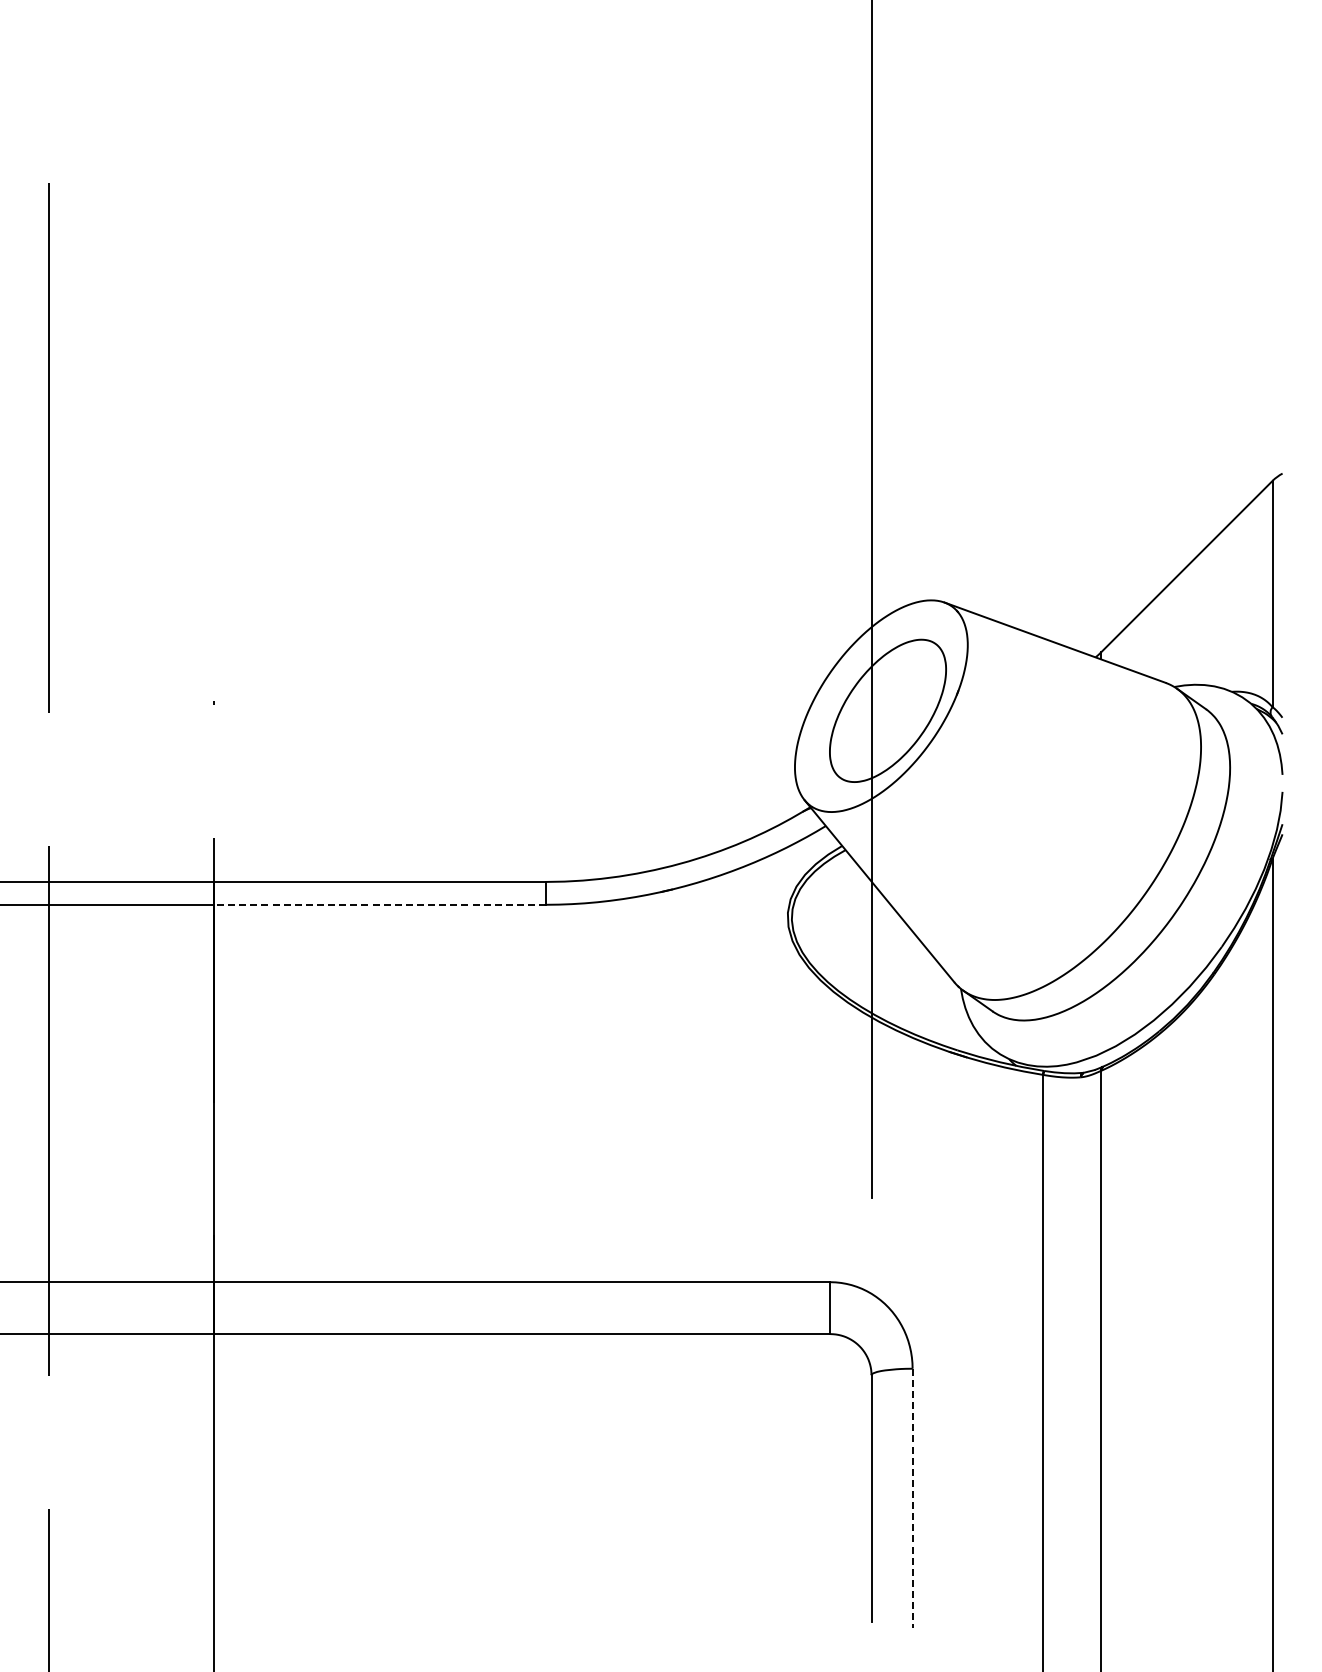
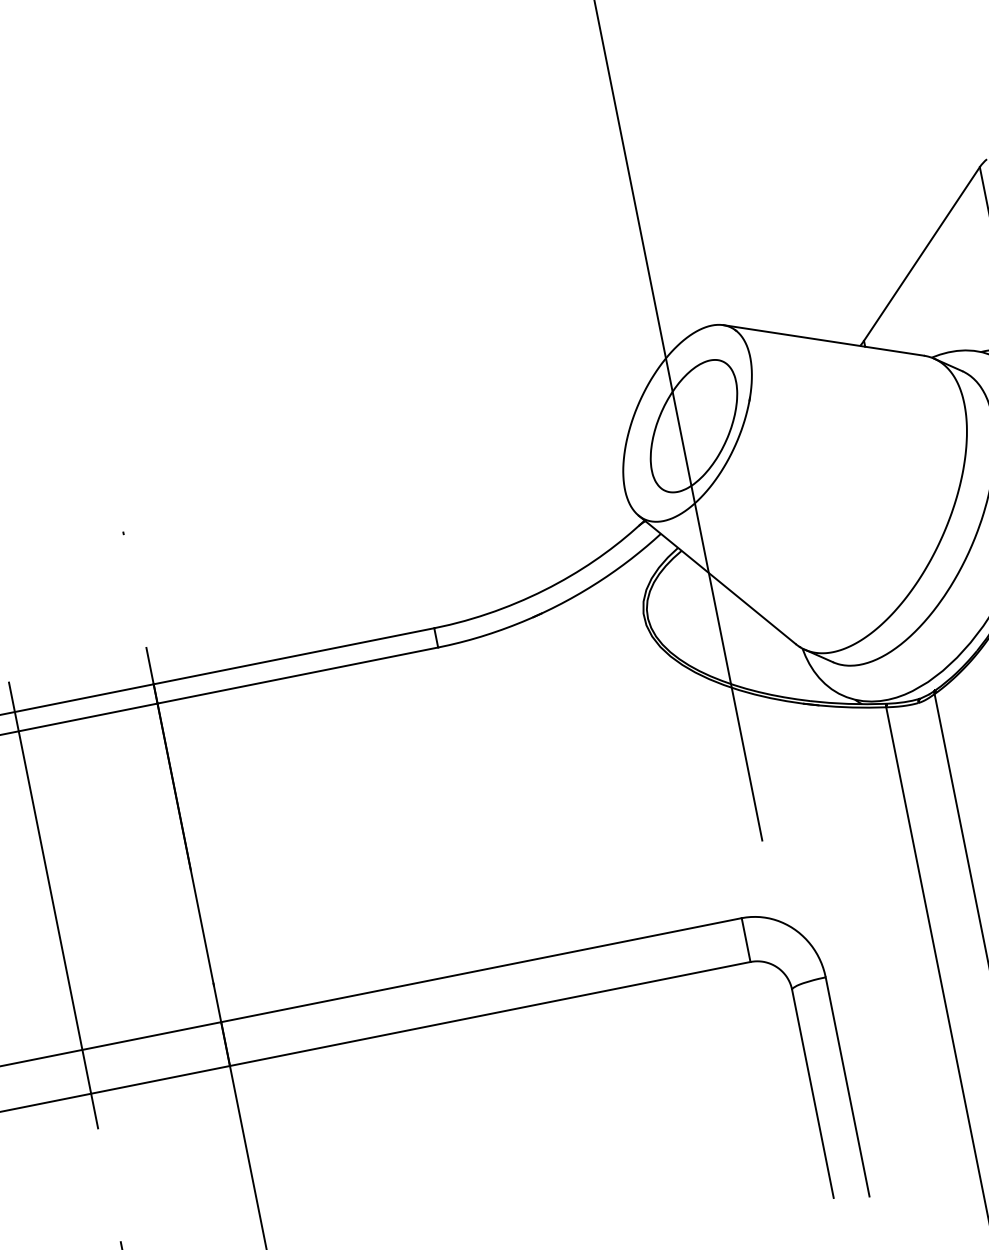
line: (379, 904) -> (297, 675), dashed -> solid
line: (912, 1498) -> (847, 1086), dashed -> solid

